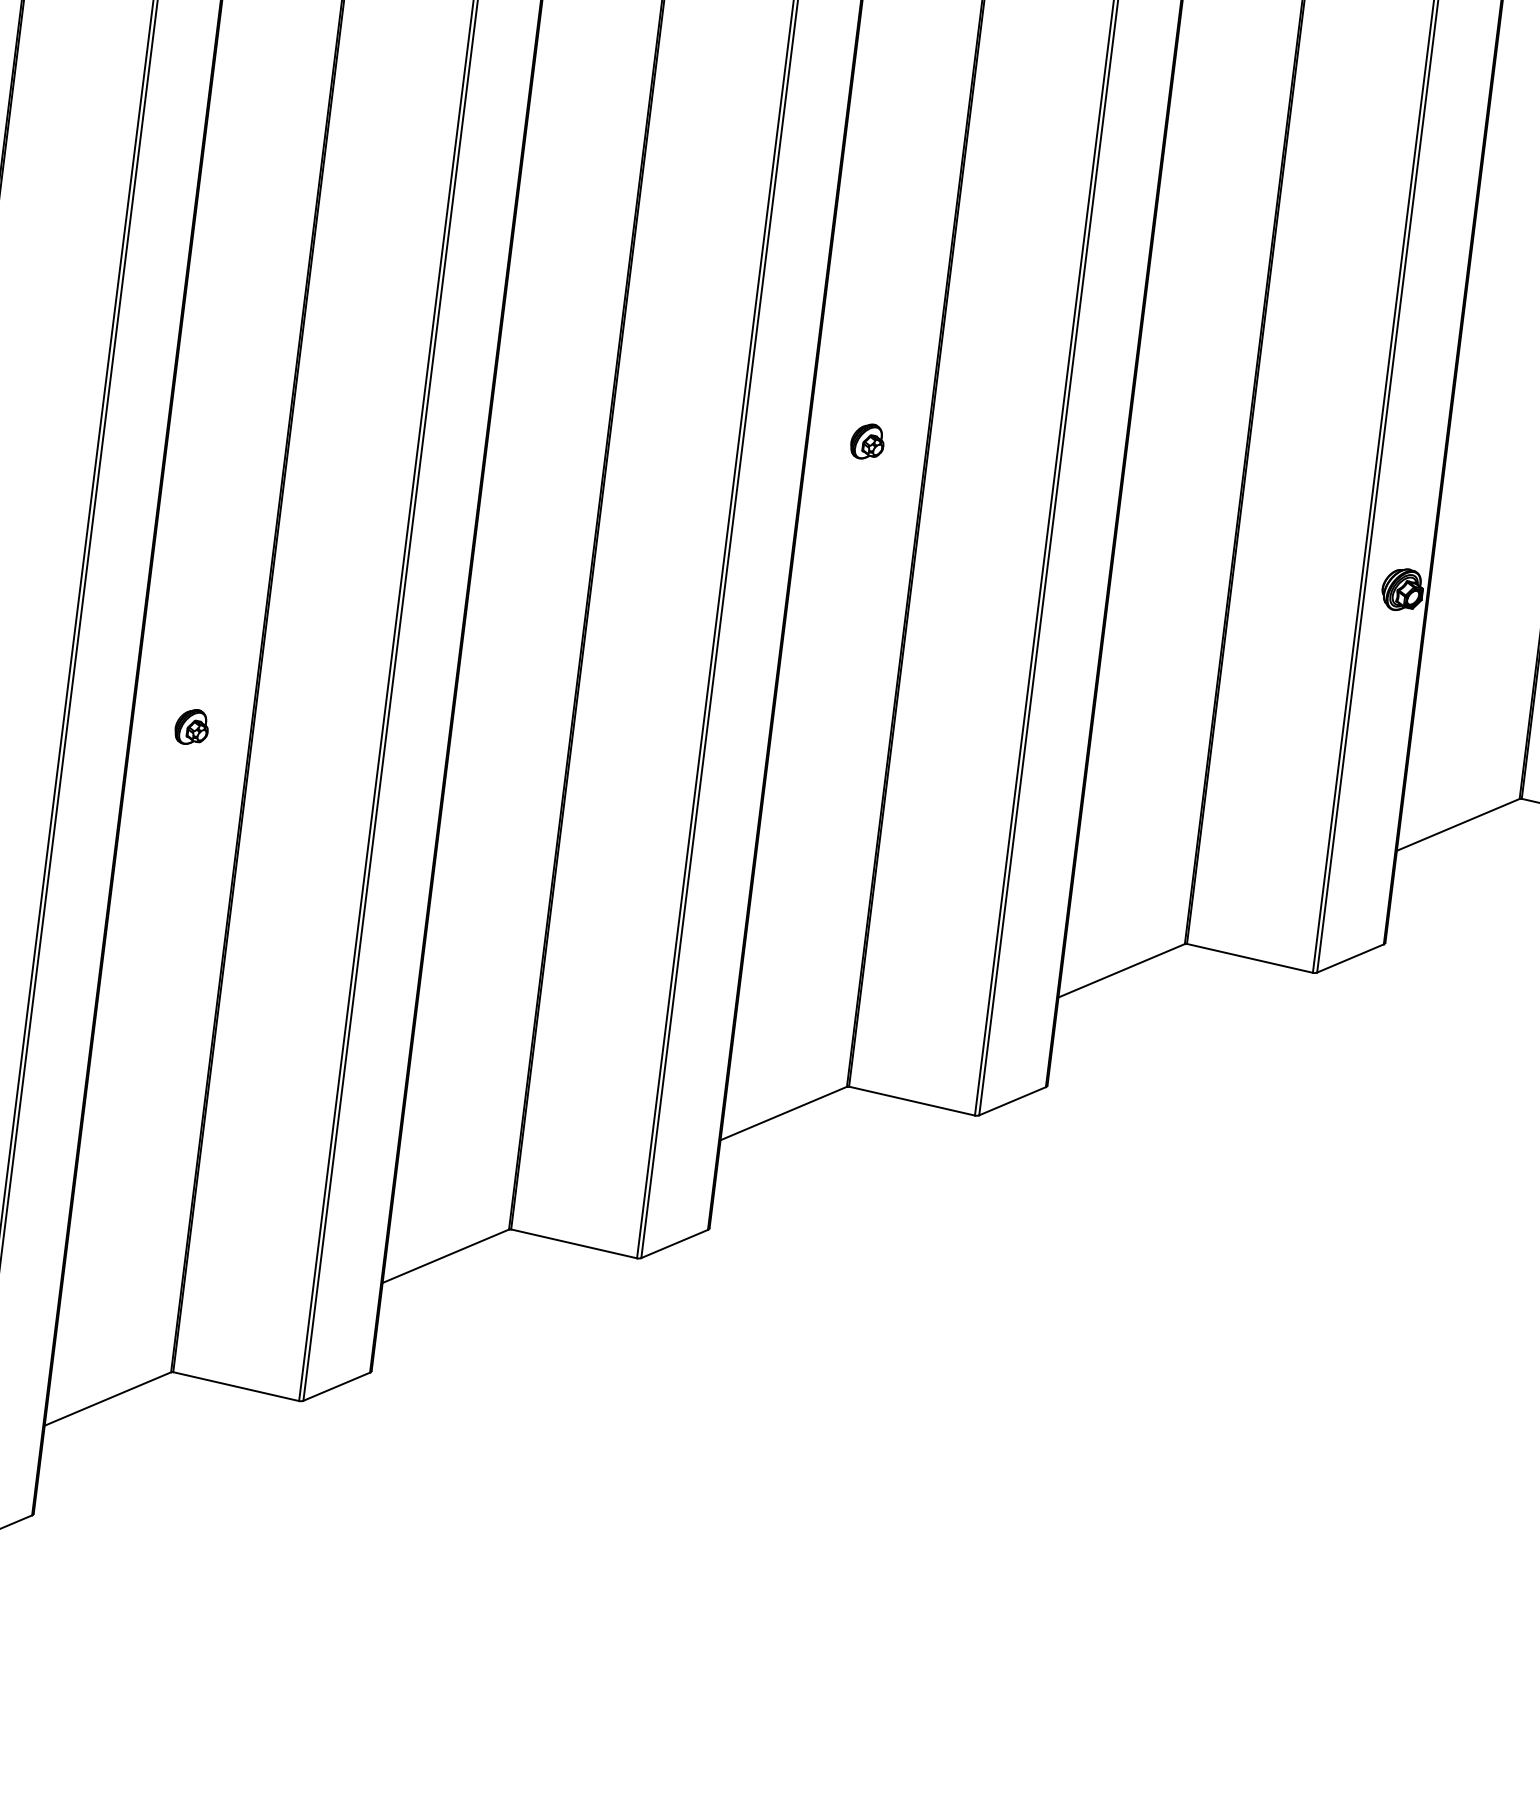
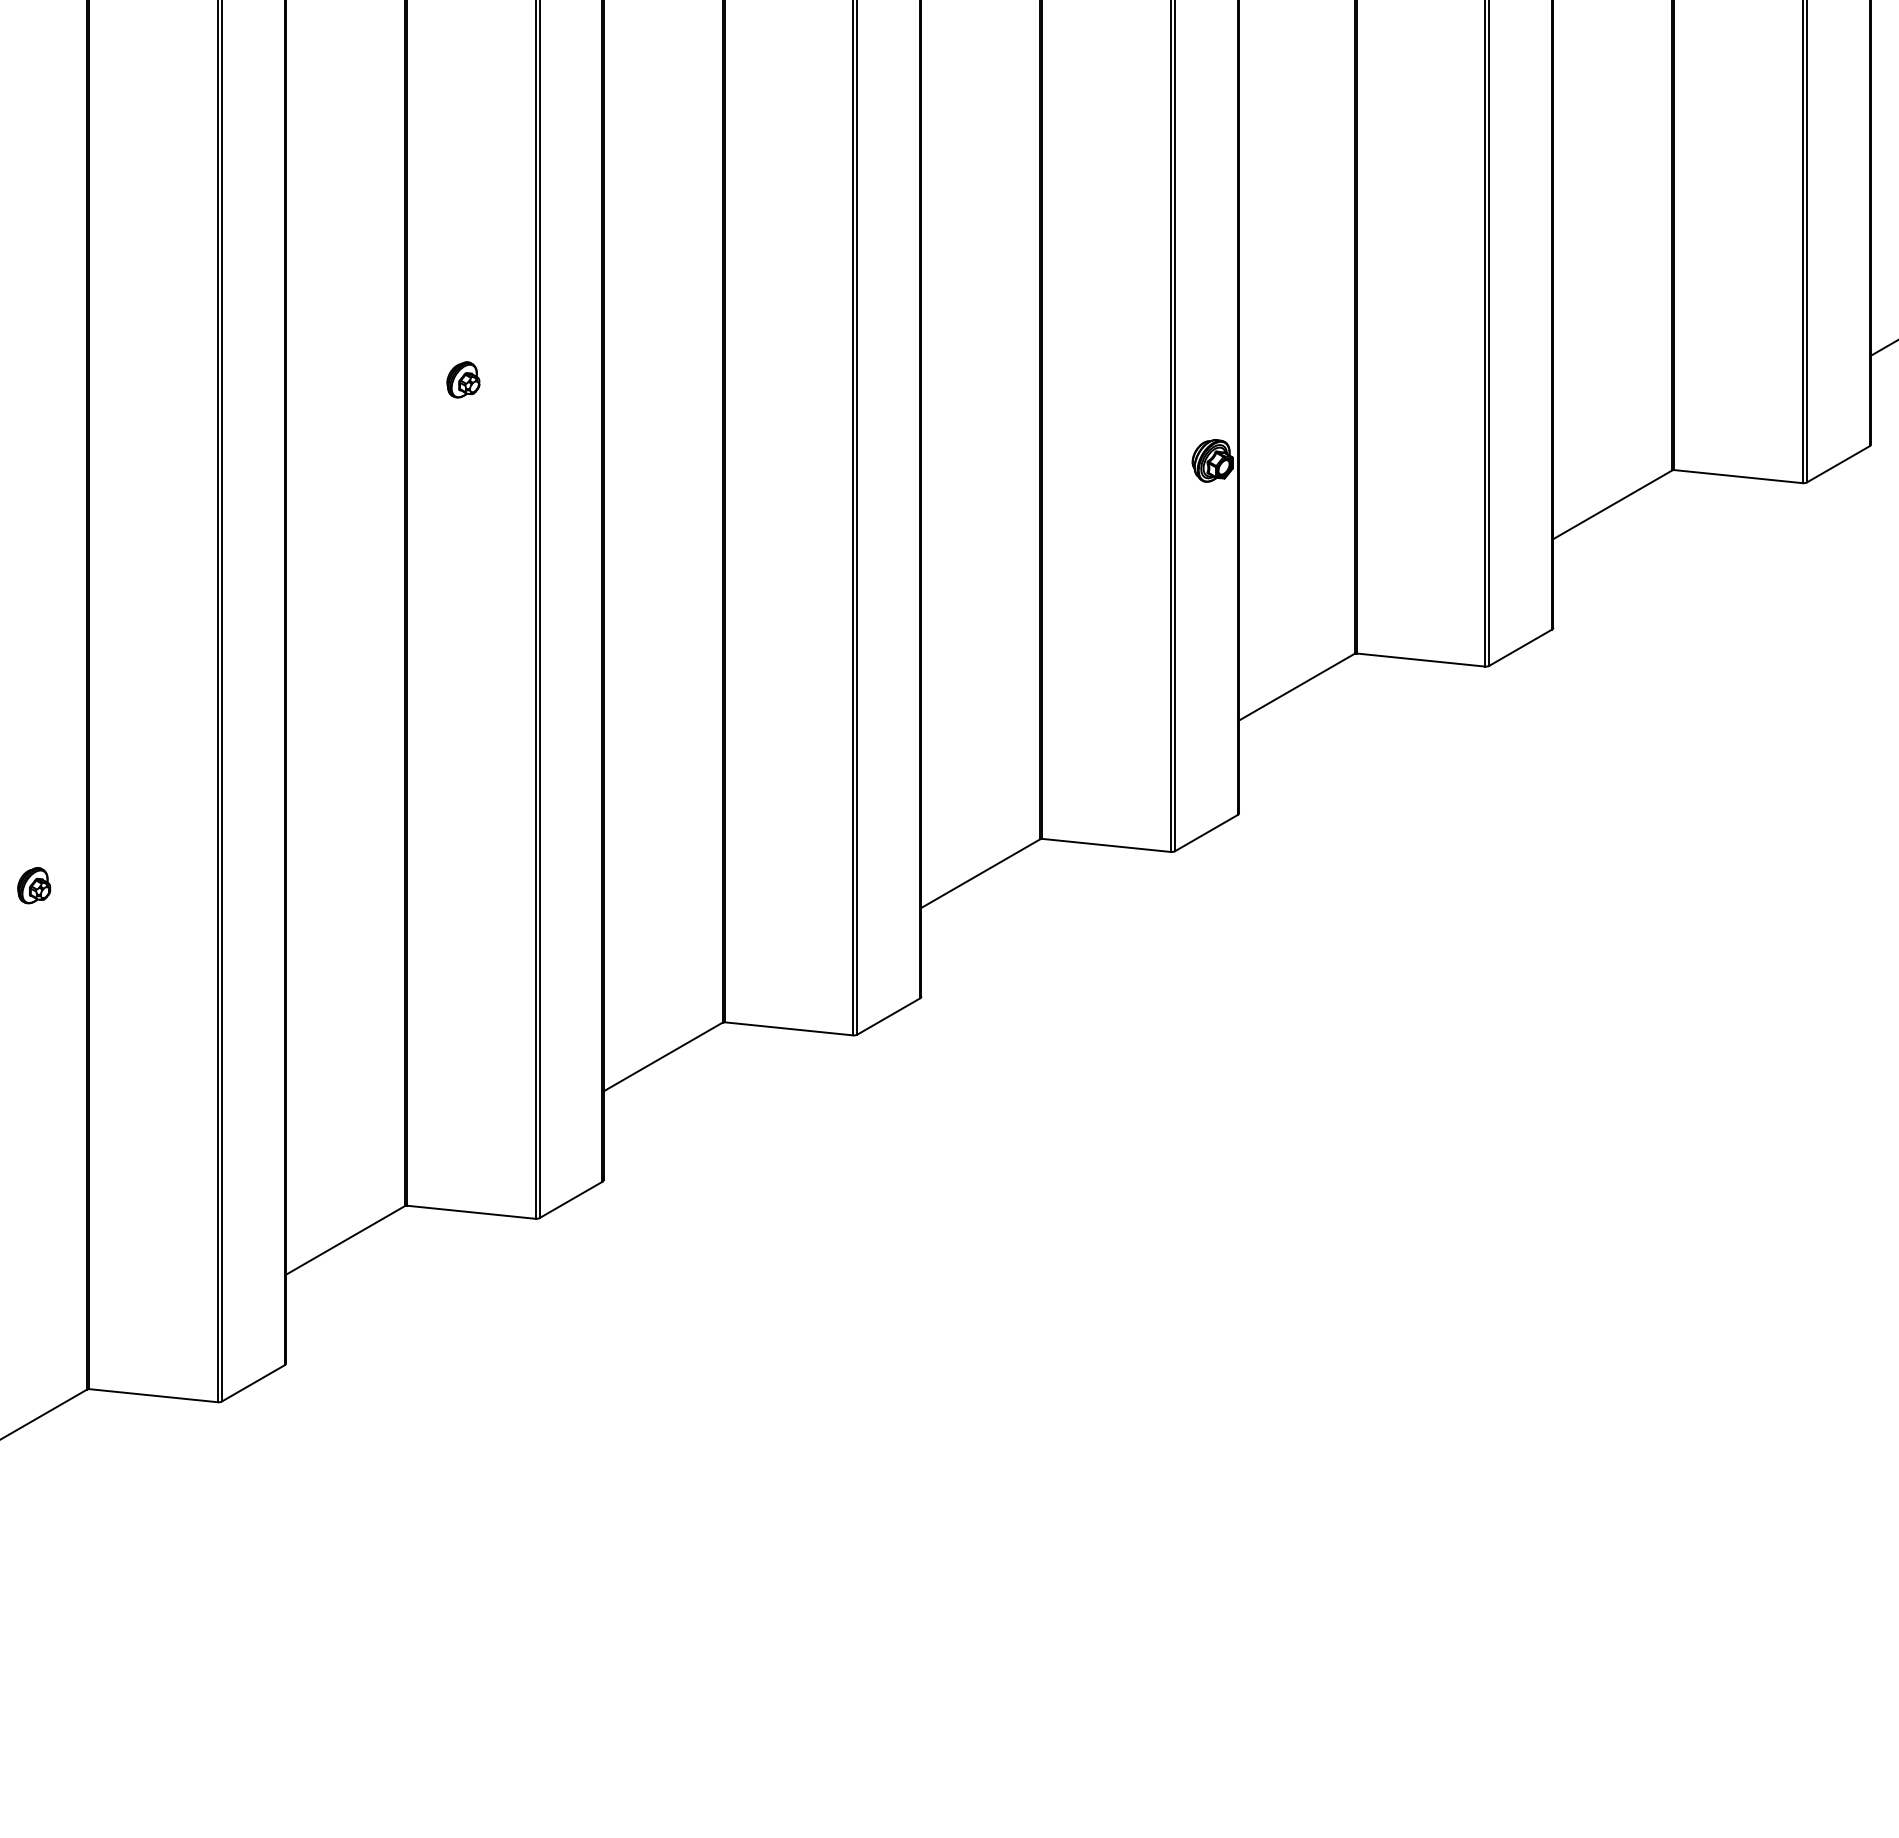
part: (867, 441) -> (463, 379), moved
part: (192, 726) -> (34, 885), moved

